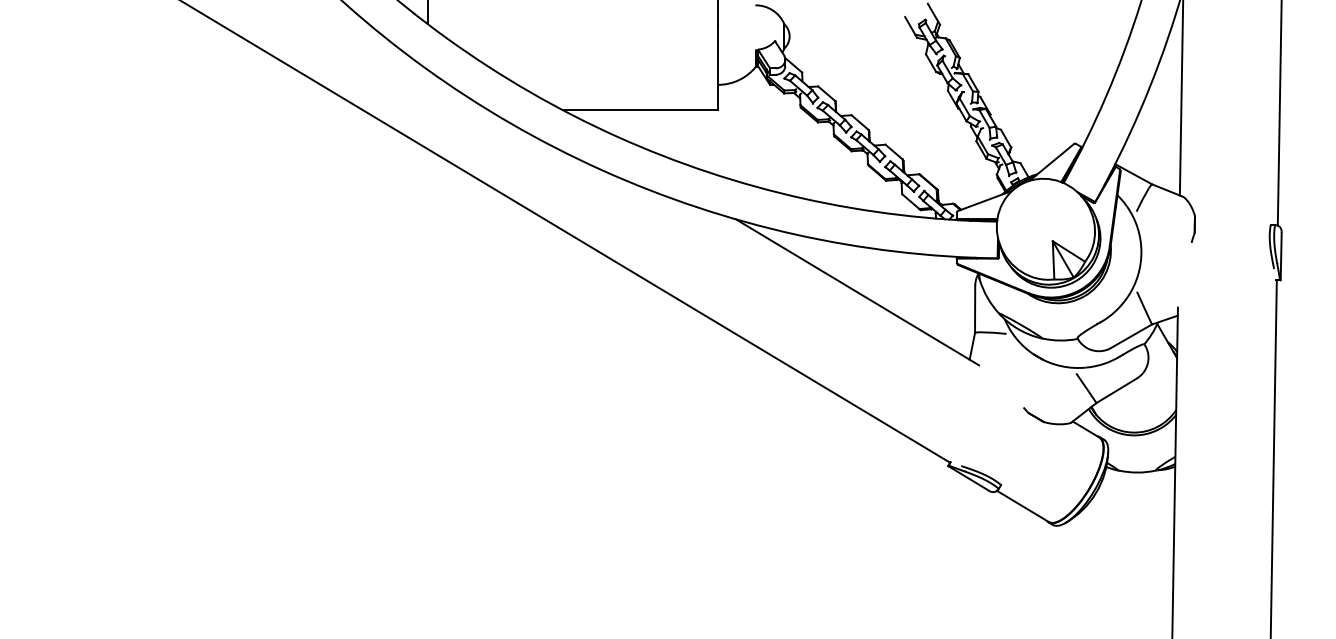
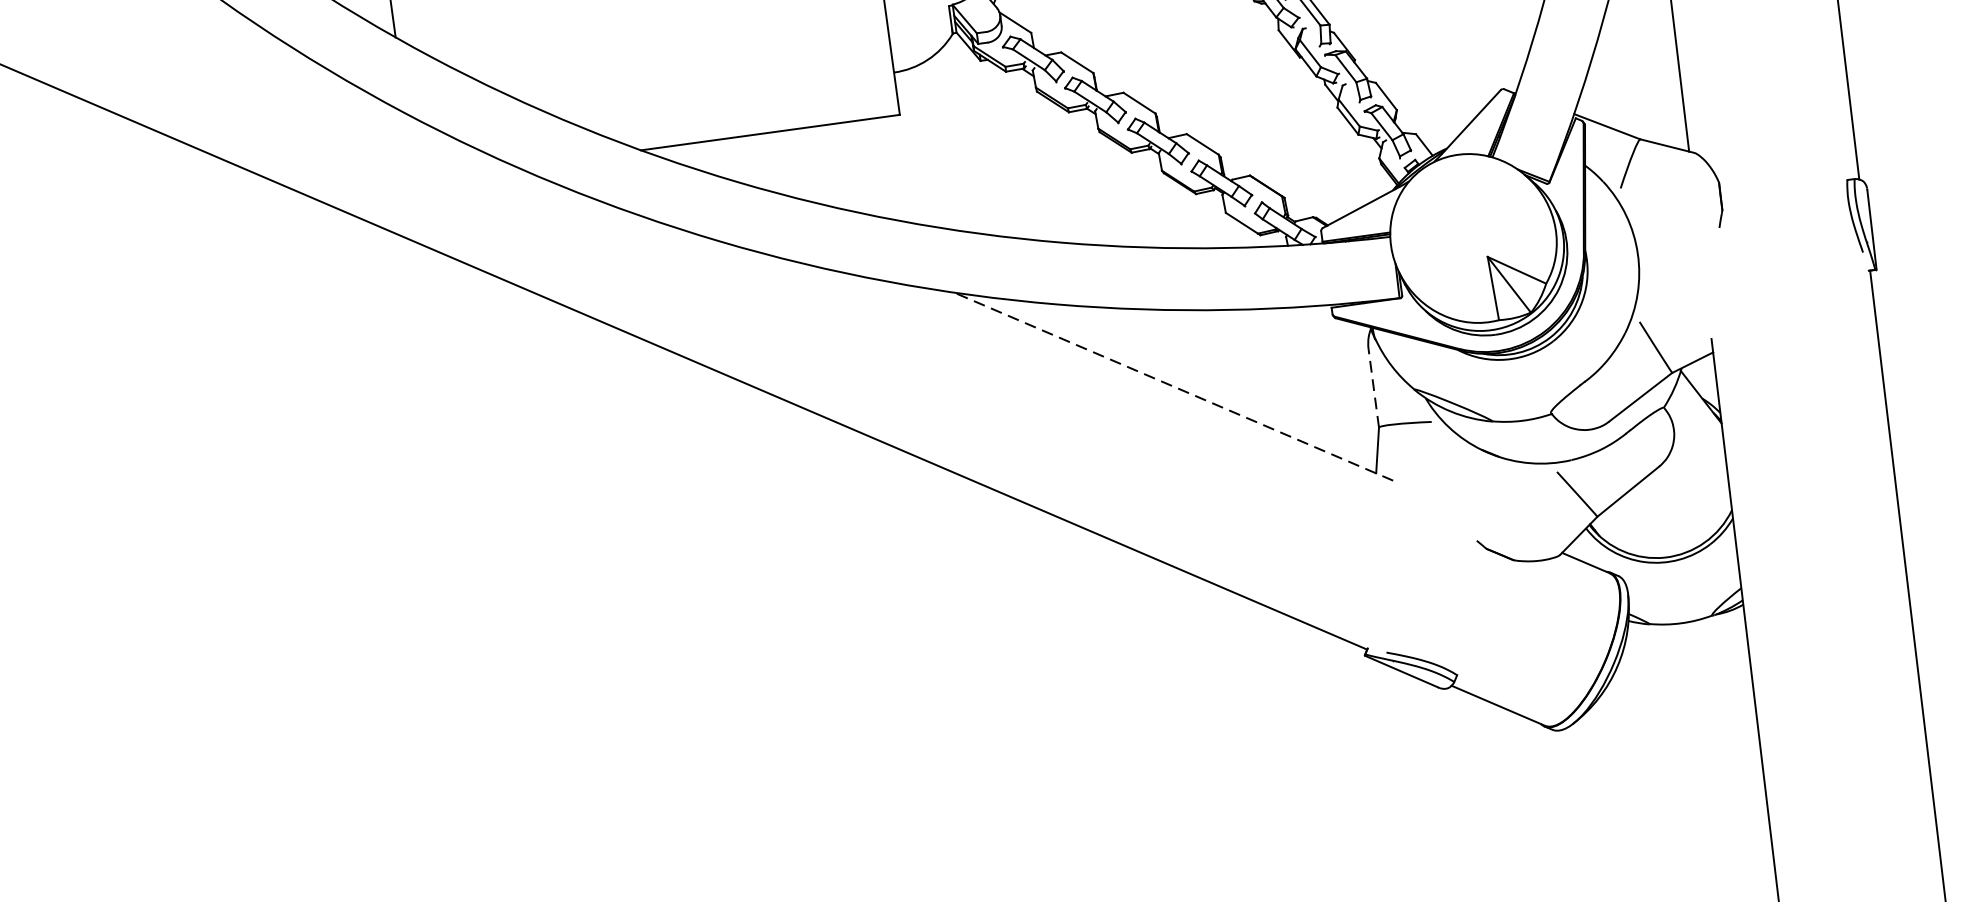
line: (857, 292) -> (1173, 386), solid -> dashed
line: (975, 309) -> (1374, 388), solid -> dashed

